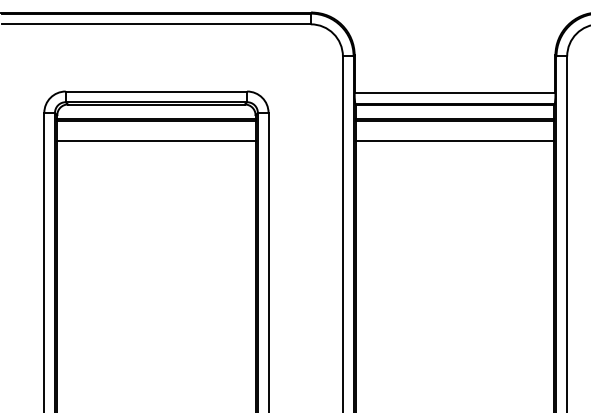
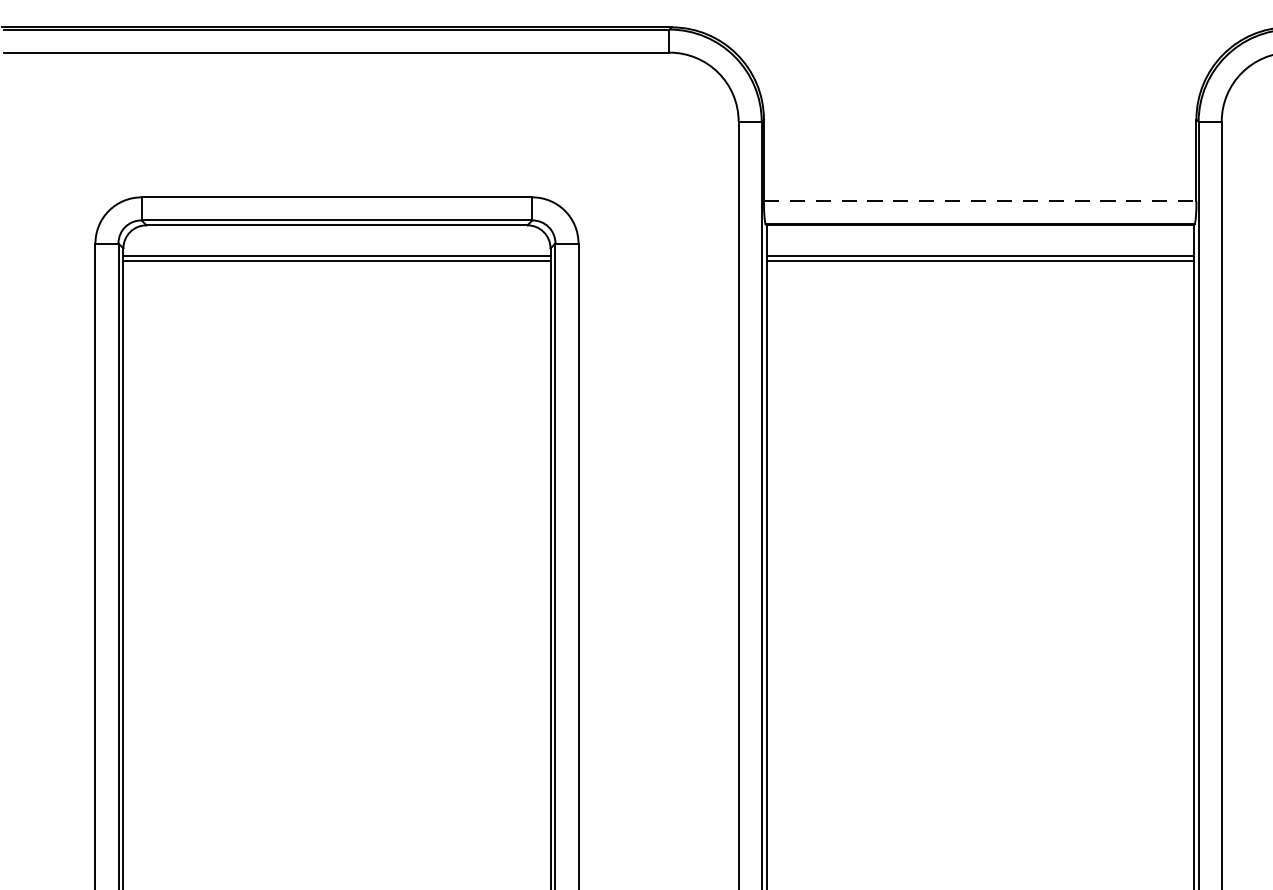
line: (455, 93) -> (981, 201), solid -> dashed
line: (156, 141) -> (337, 304), removed
line: (454, 141) -> (978, 304), removed

